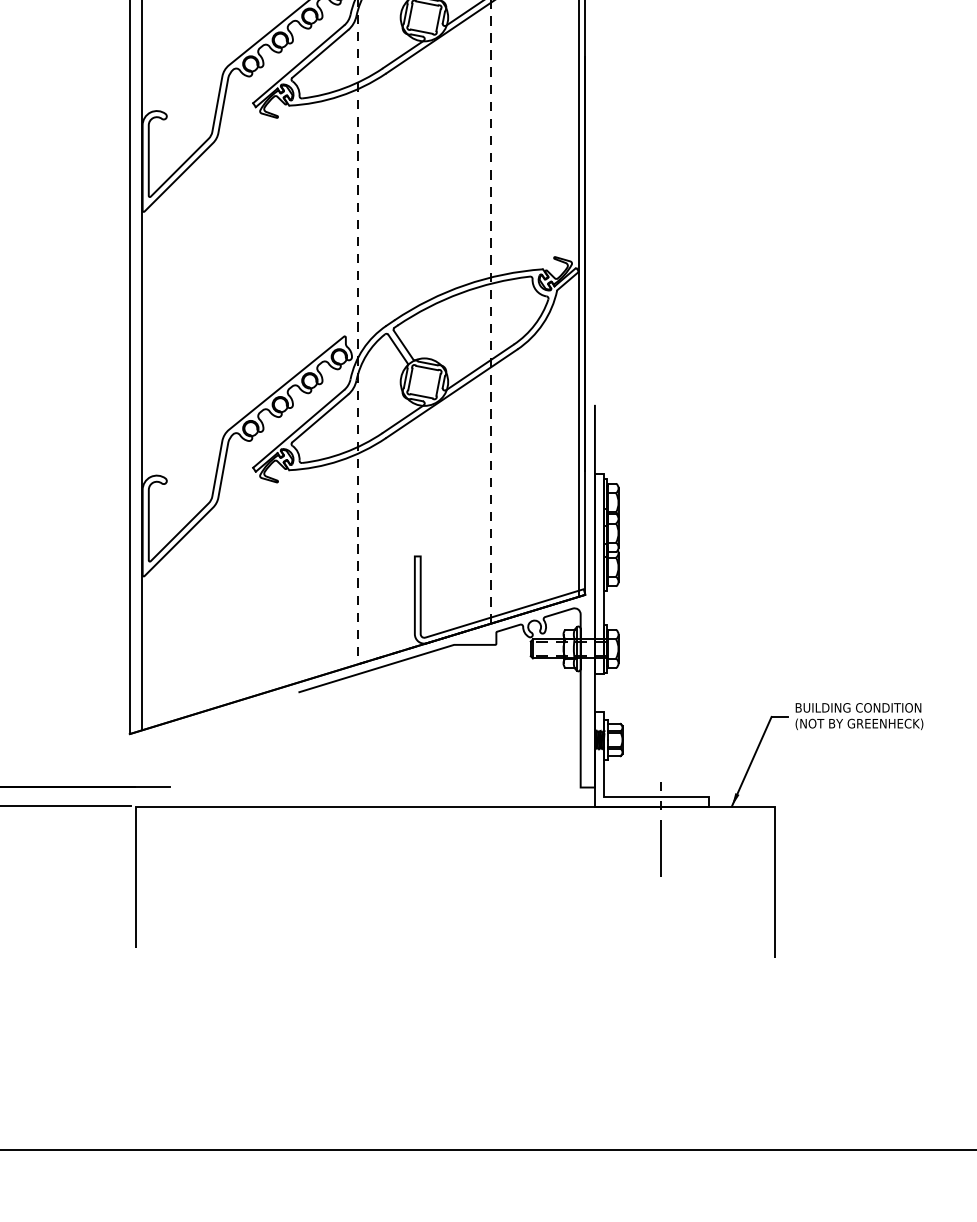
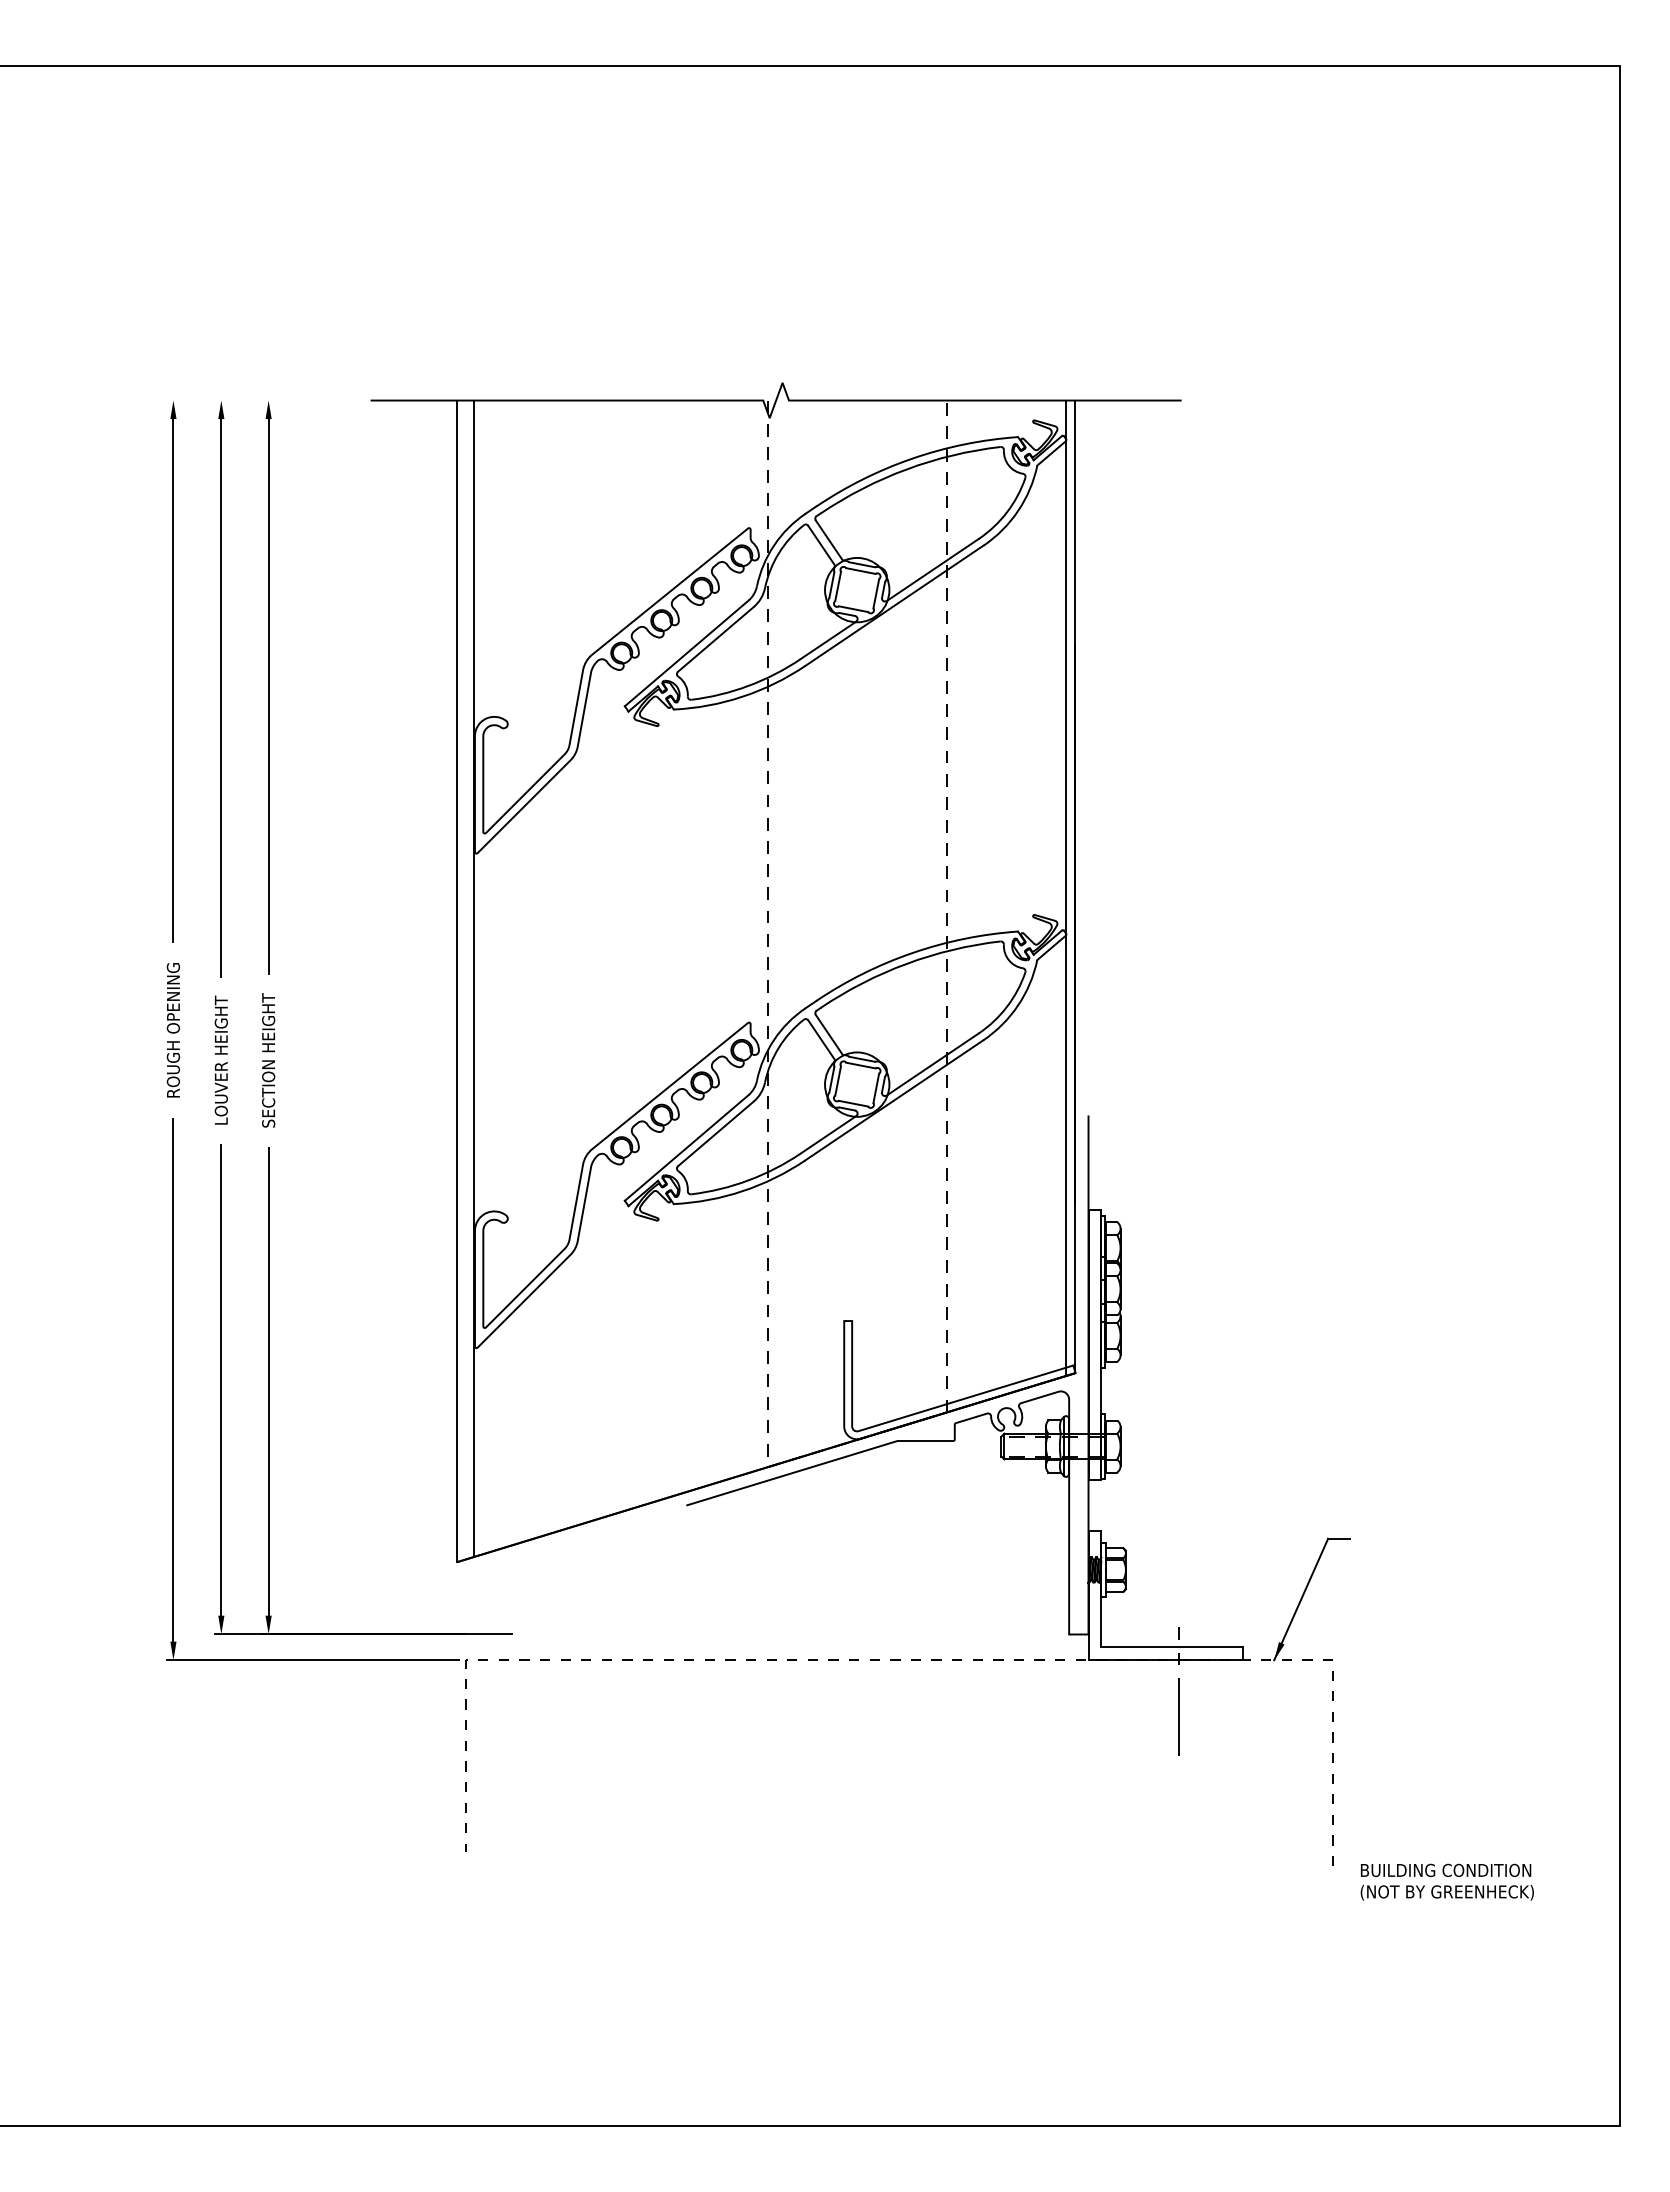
text: (858, 716) -> (1446, 1881), moved
line: (460, 806) -> (906, 1660), solid -> dashed

